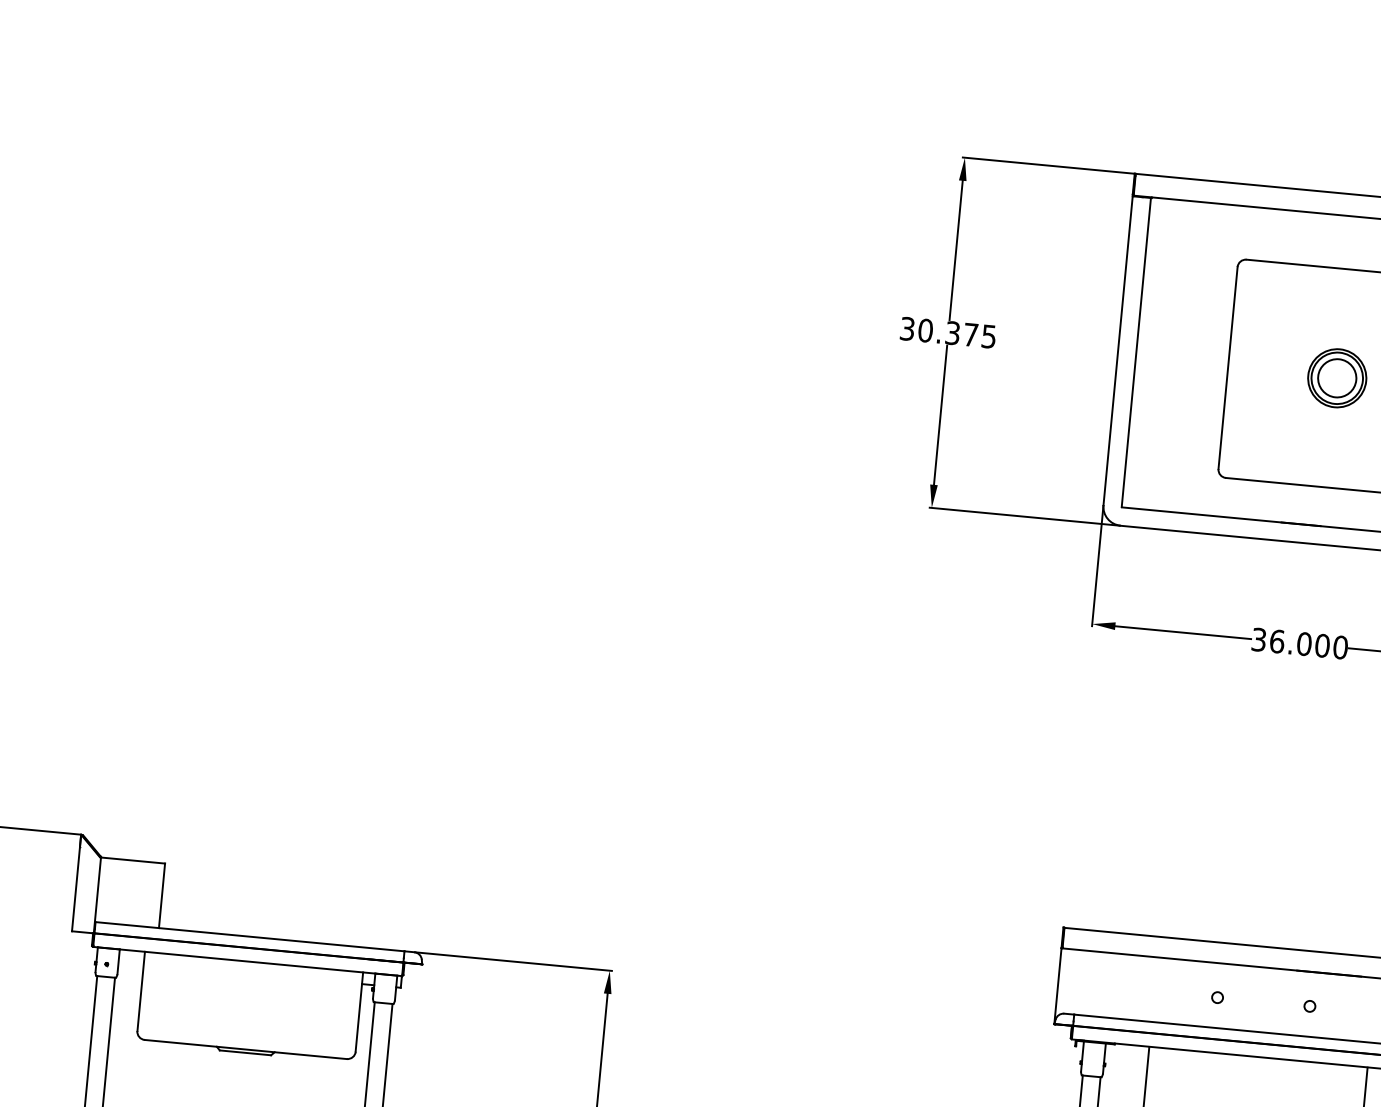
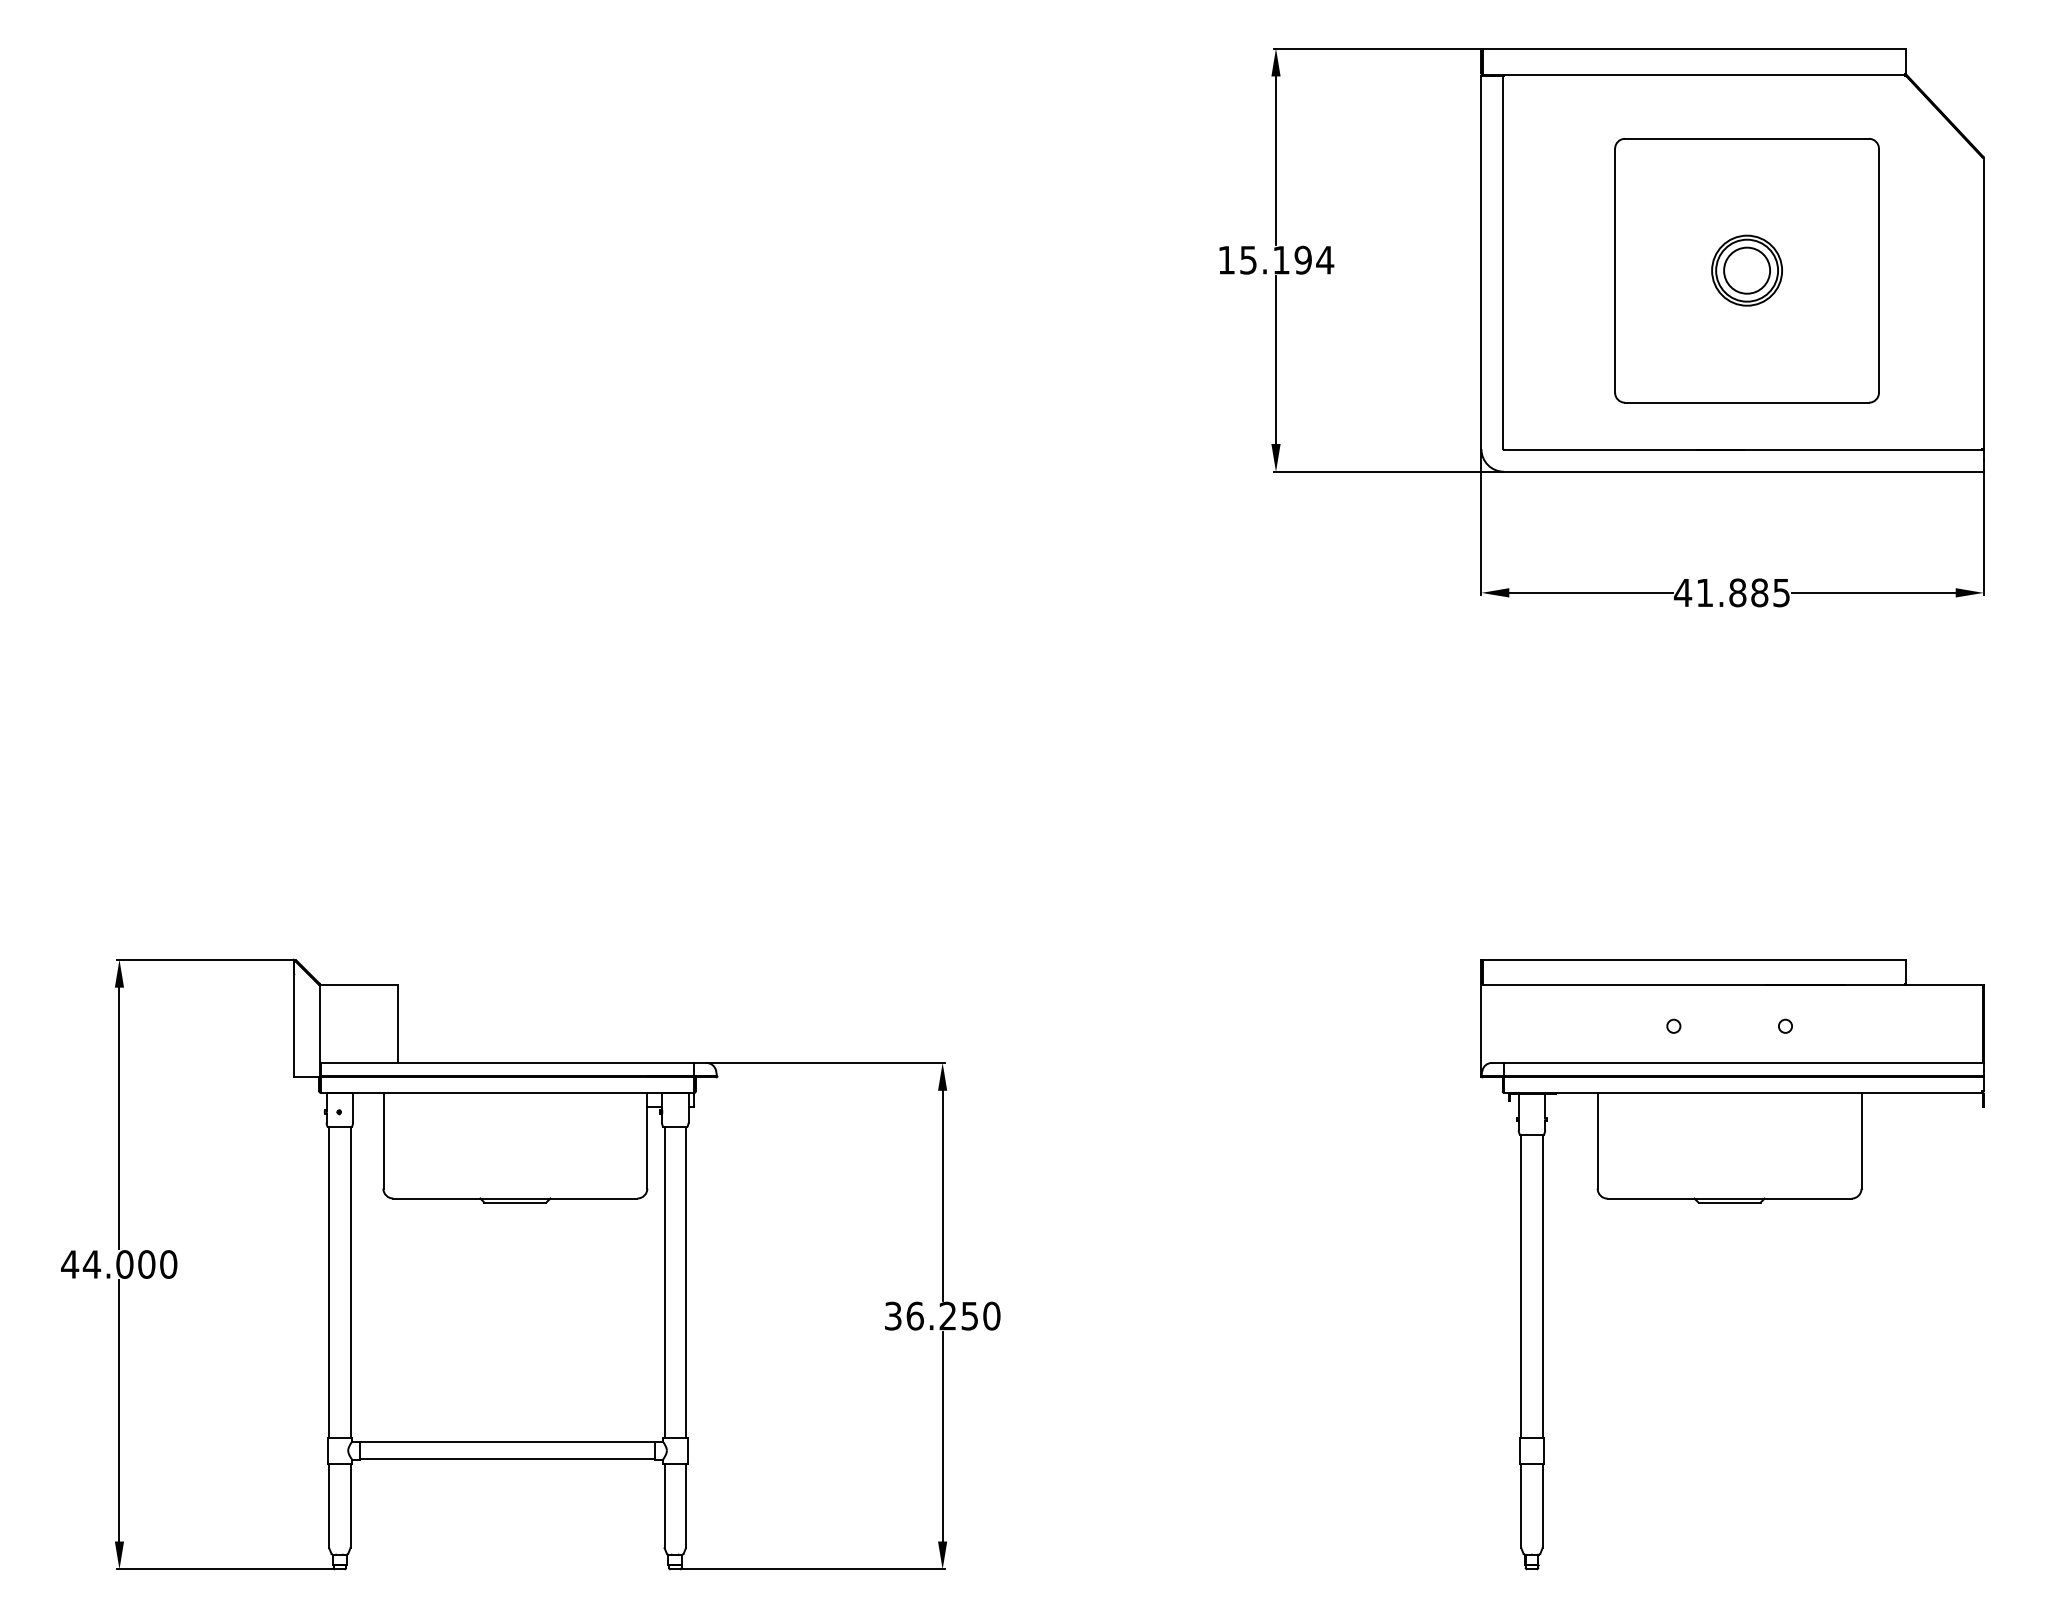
text: (948, 332) -> (1276, 259), 30.375 -> 15.194
text: (1300, 643) -> (1732, 592), 36.000 -> 41.885

